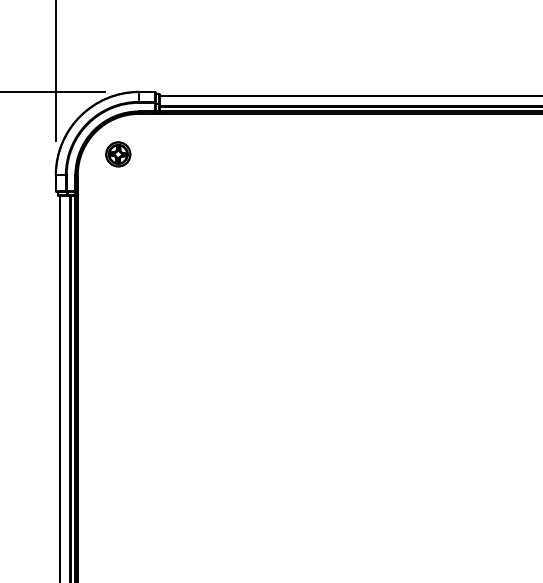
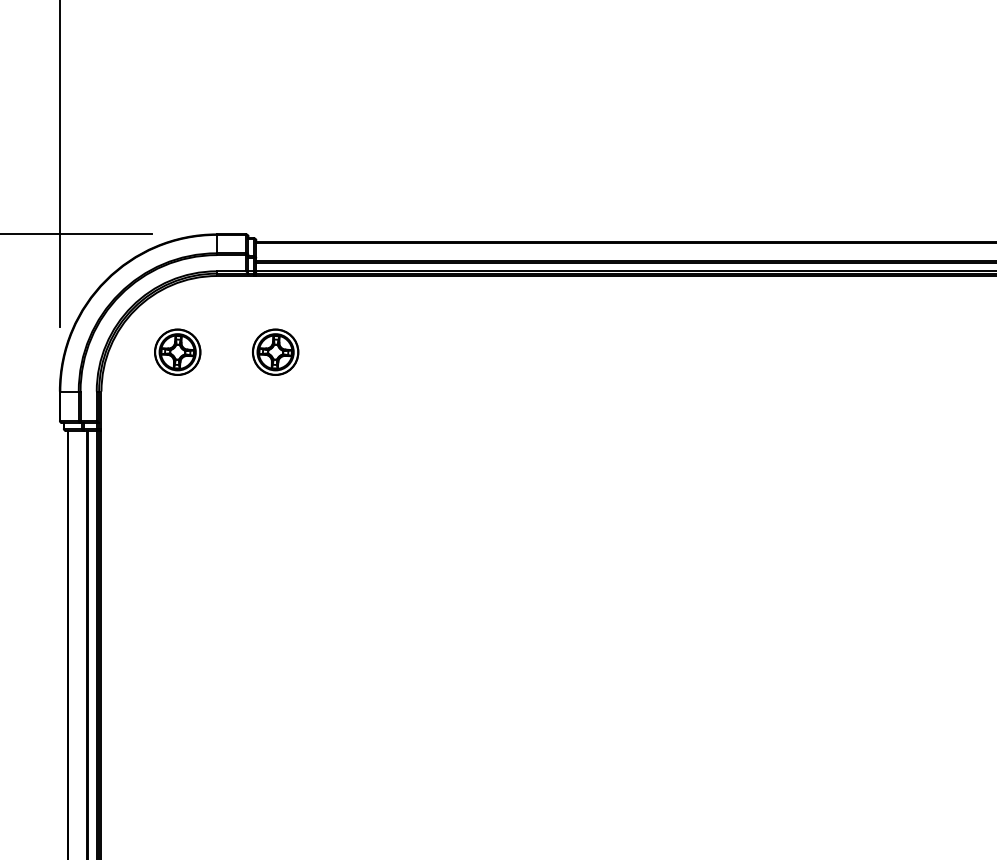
part: (170, 154) -> (275, 352), added

